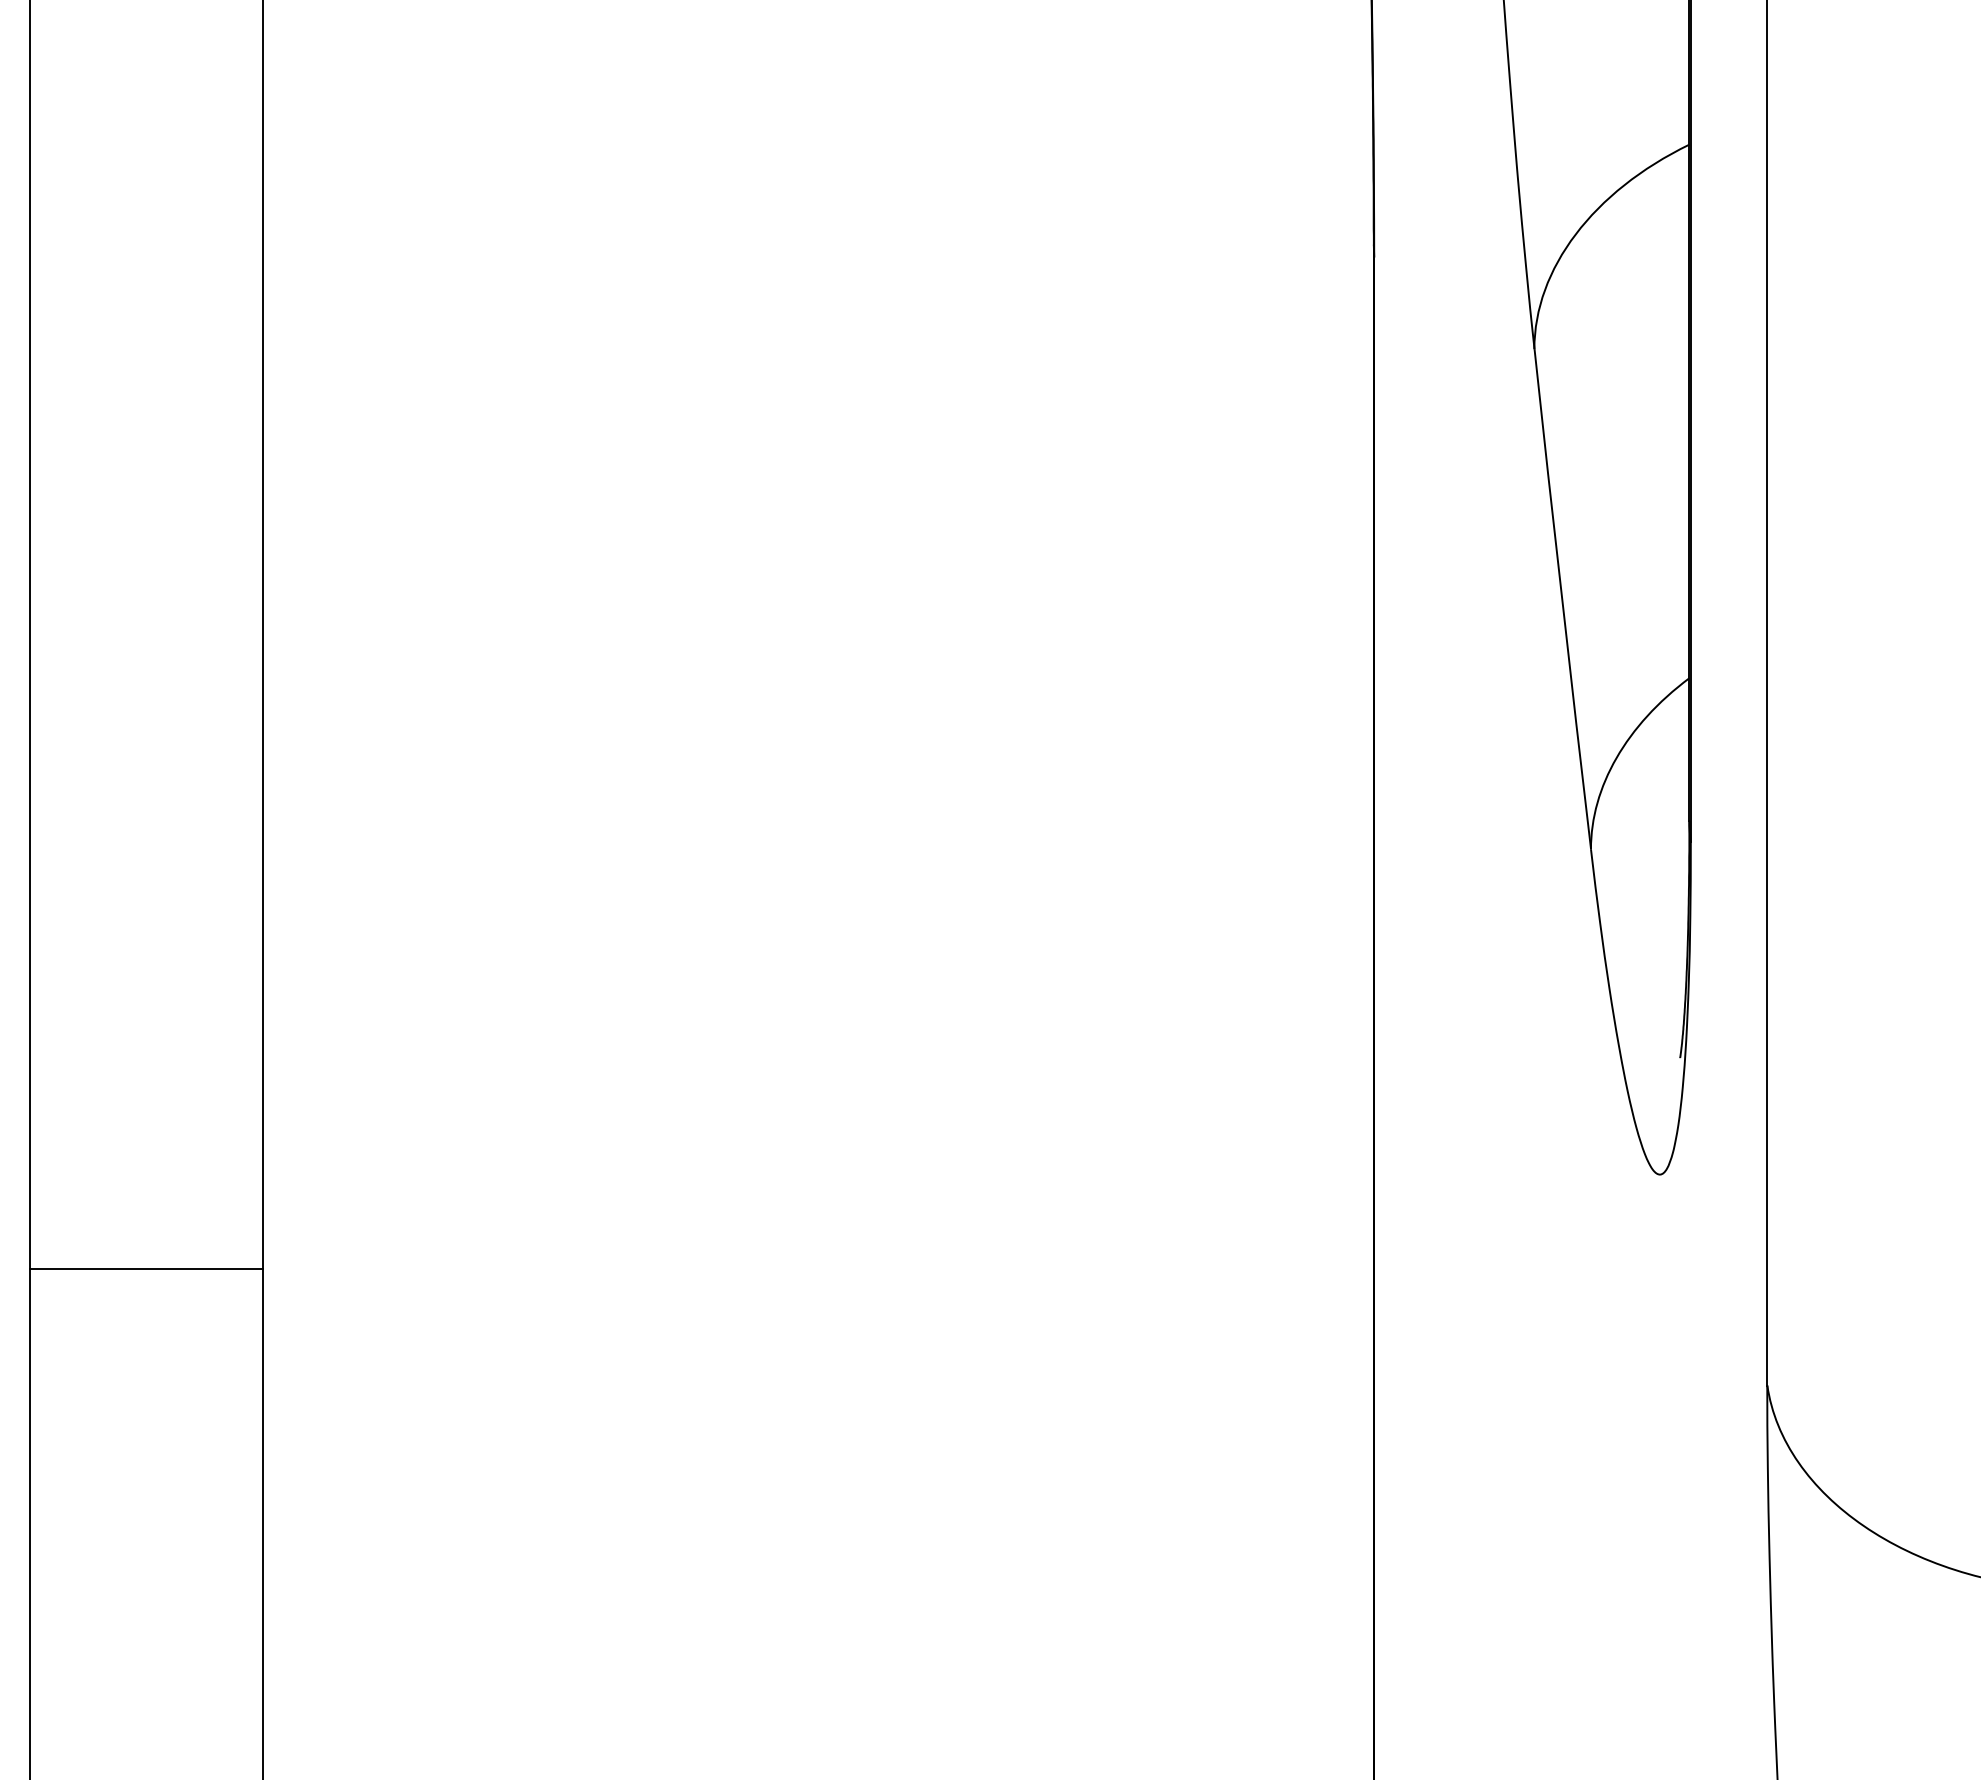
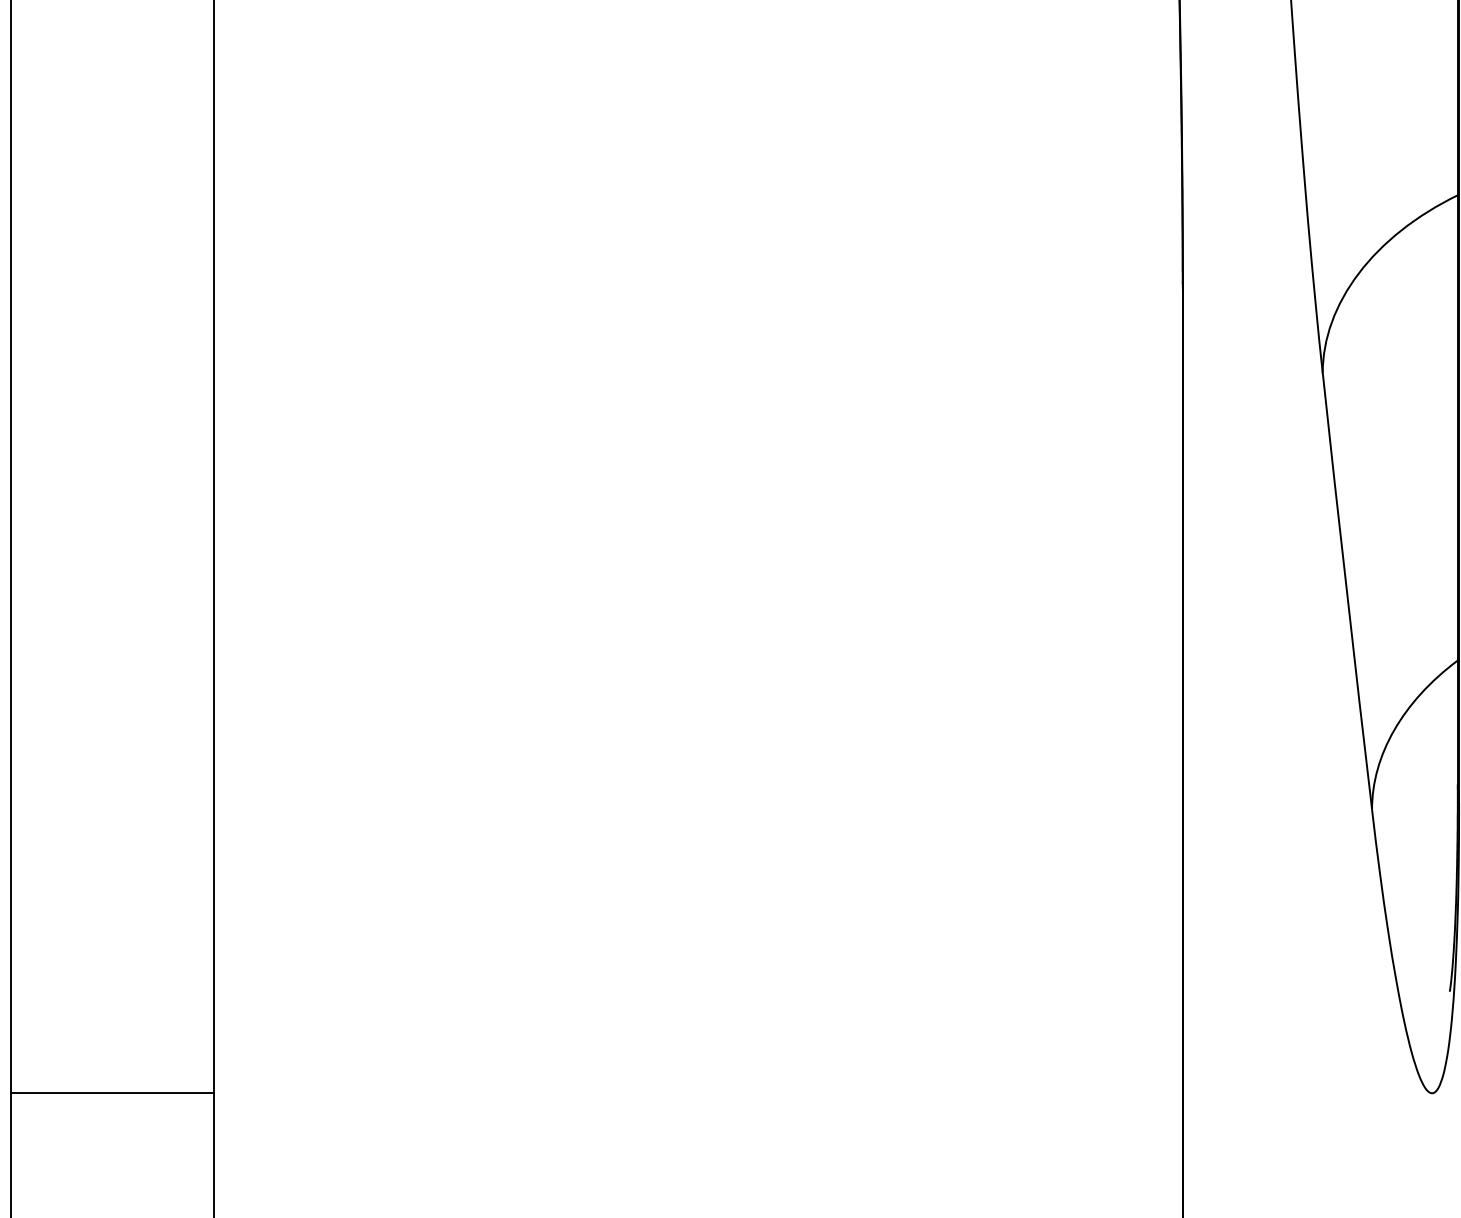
line: (145, 1269) -> (111, 1093), moved

